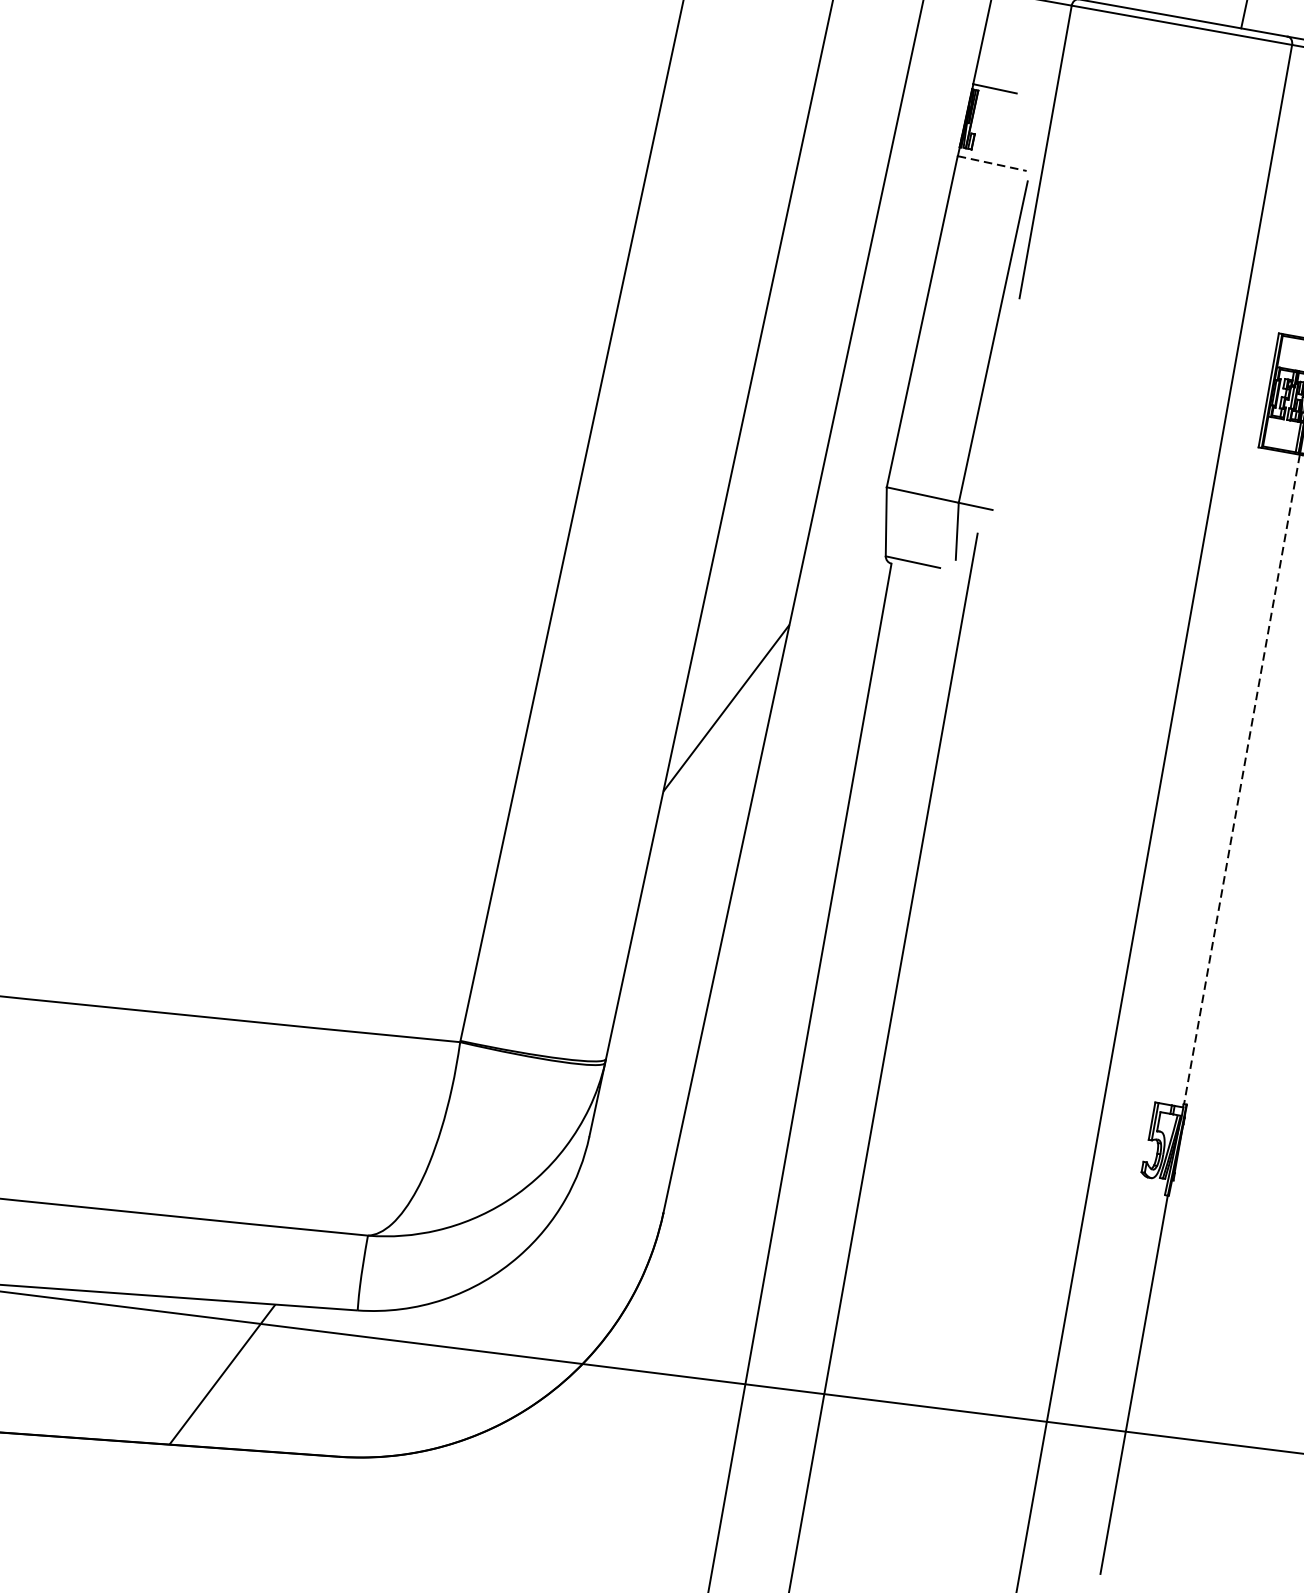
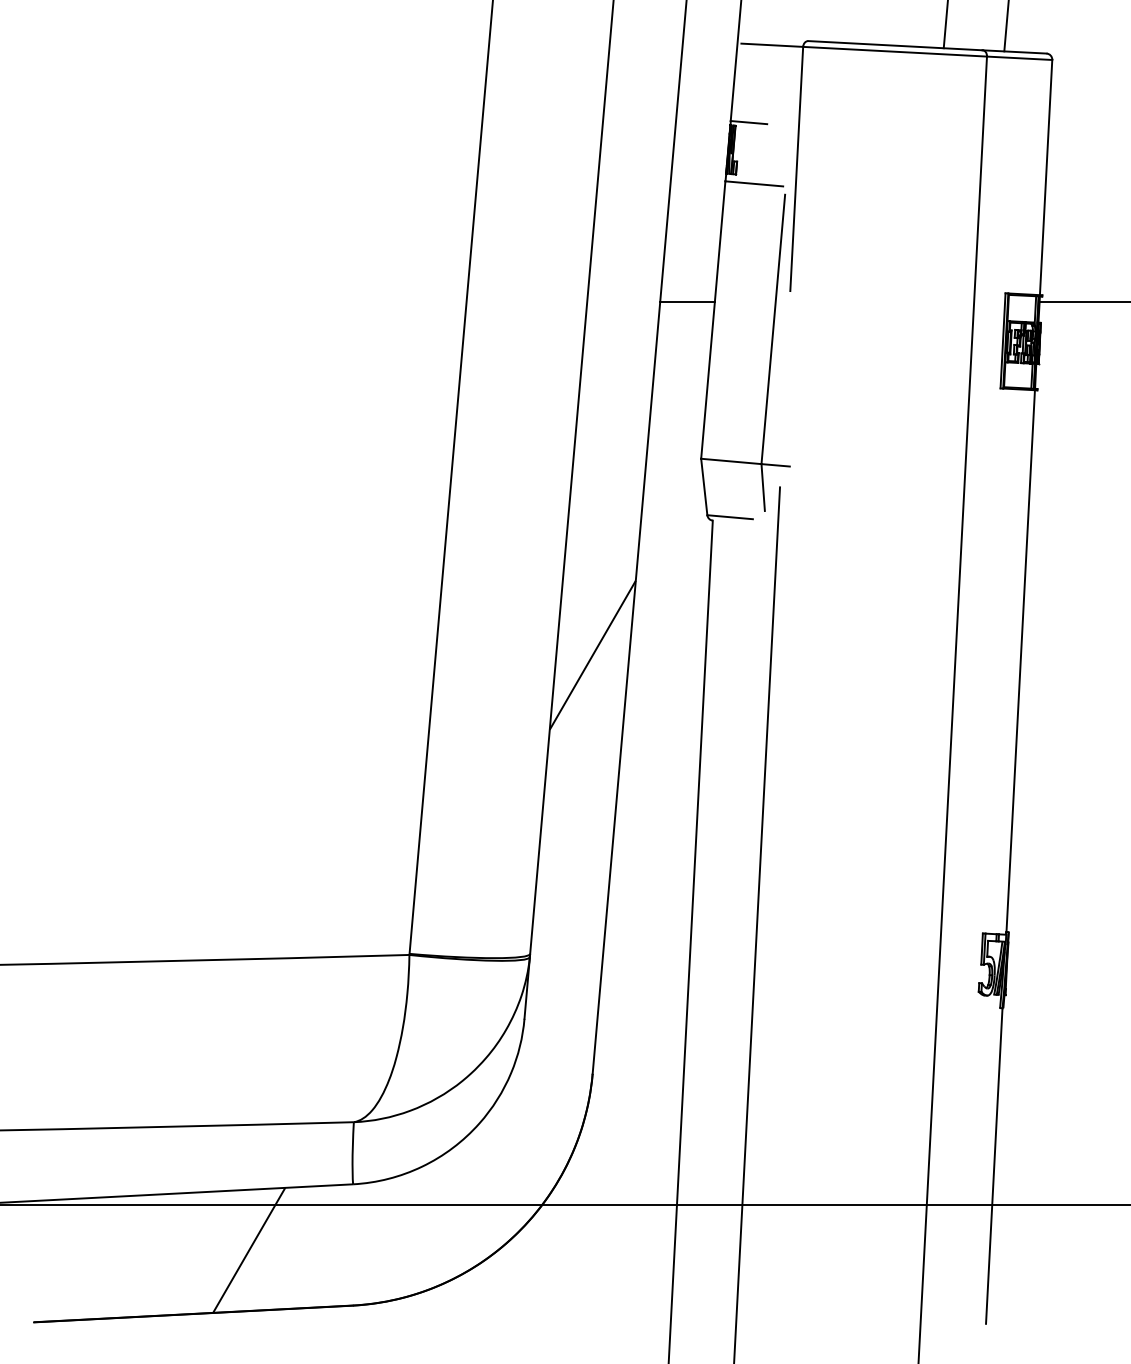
line: (992, 163) -> (754, 183), dashed -> solid
line: (893, 295) -> (687, 301), added
line: (1241, 779) -> (1020, 661), dashed -> solid

